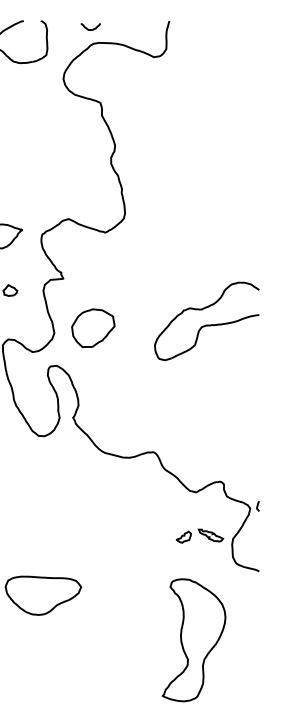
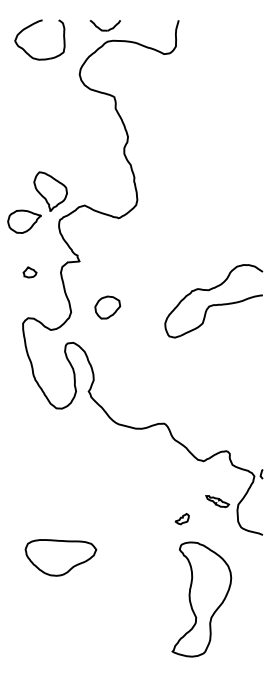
part: (90, 26) -> (104, 25), size x1.67
part: (32, 204) -> (50, 191), added
part: (93, 328) -> (107, 307), size x0.62
part: (183, 537) -> (181, 519), moved

